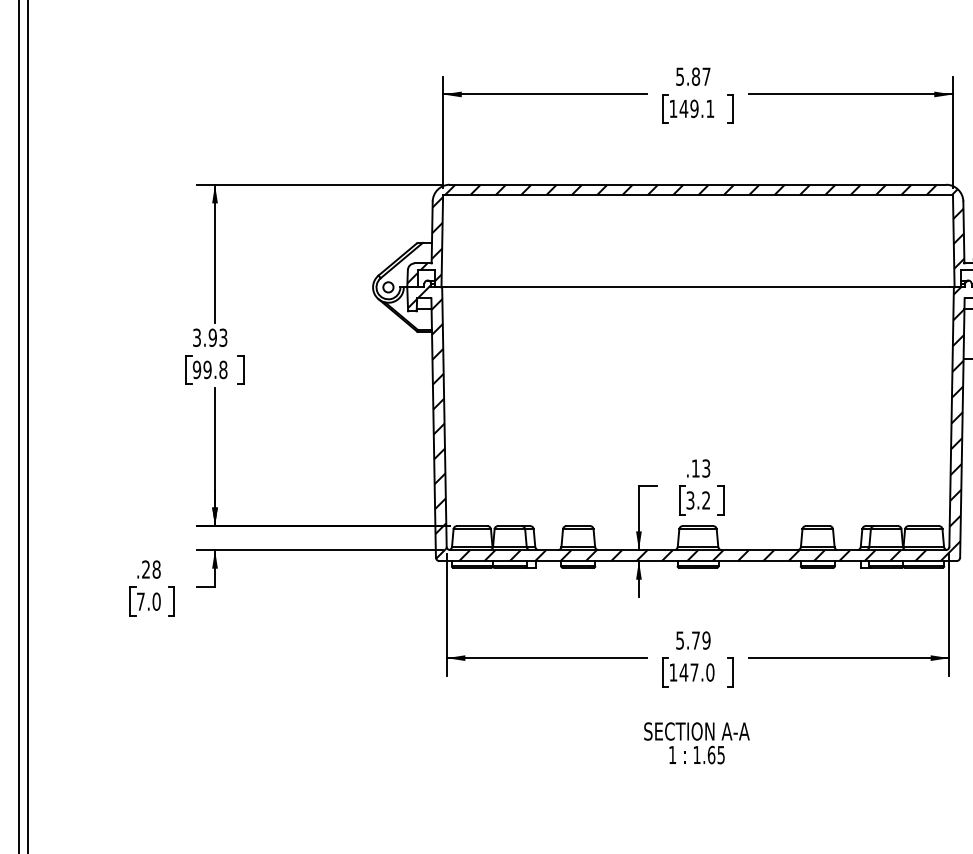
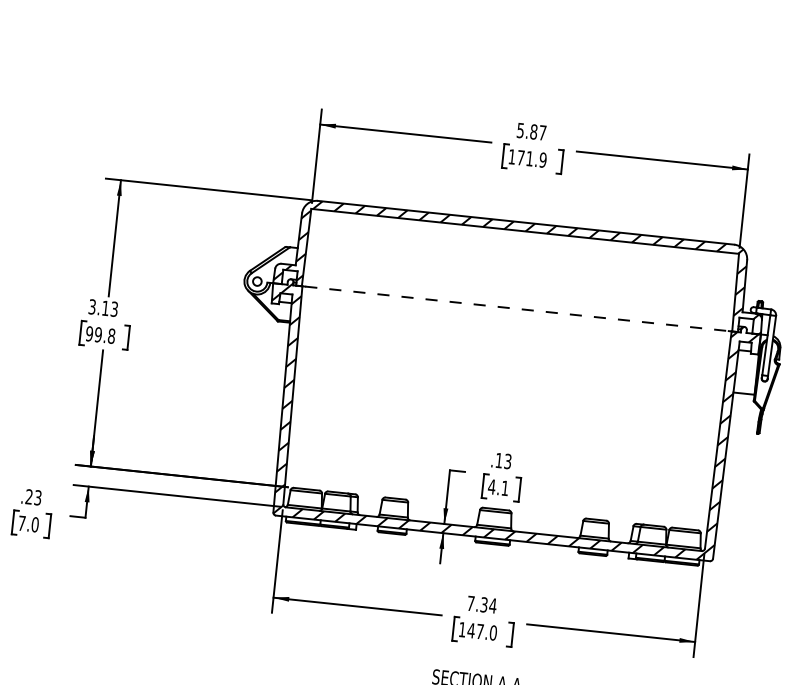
text: (696, 108) -> (531, 158), 149.1 -> 171.9
line: (698, 287) -> (517, 309), solid -> dashed
text: (212, 337) -> (105, 308), 3.93 -> 3.13
text: (698, 500) -> (498, 487), 3.2 -> 4.1
text: (156, 569) -> (37, 497), .28 -> .23
text: (693, 640) -> (482, 604), 5.79 -> 7.34

